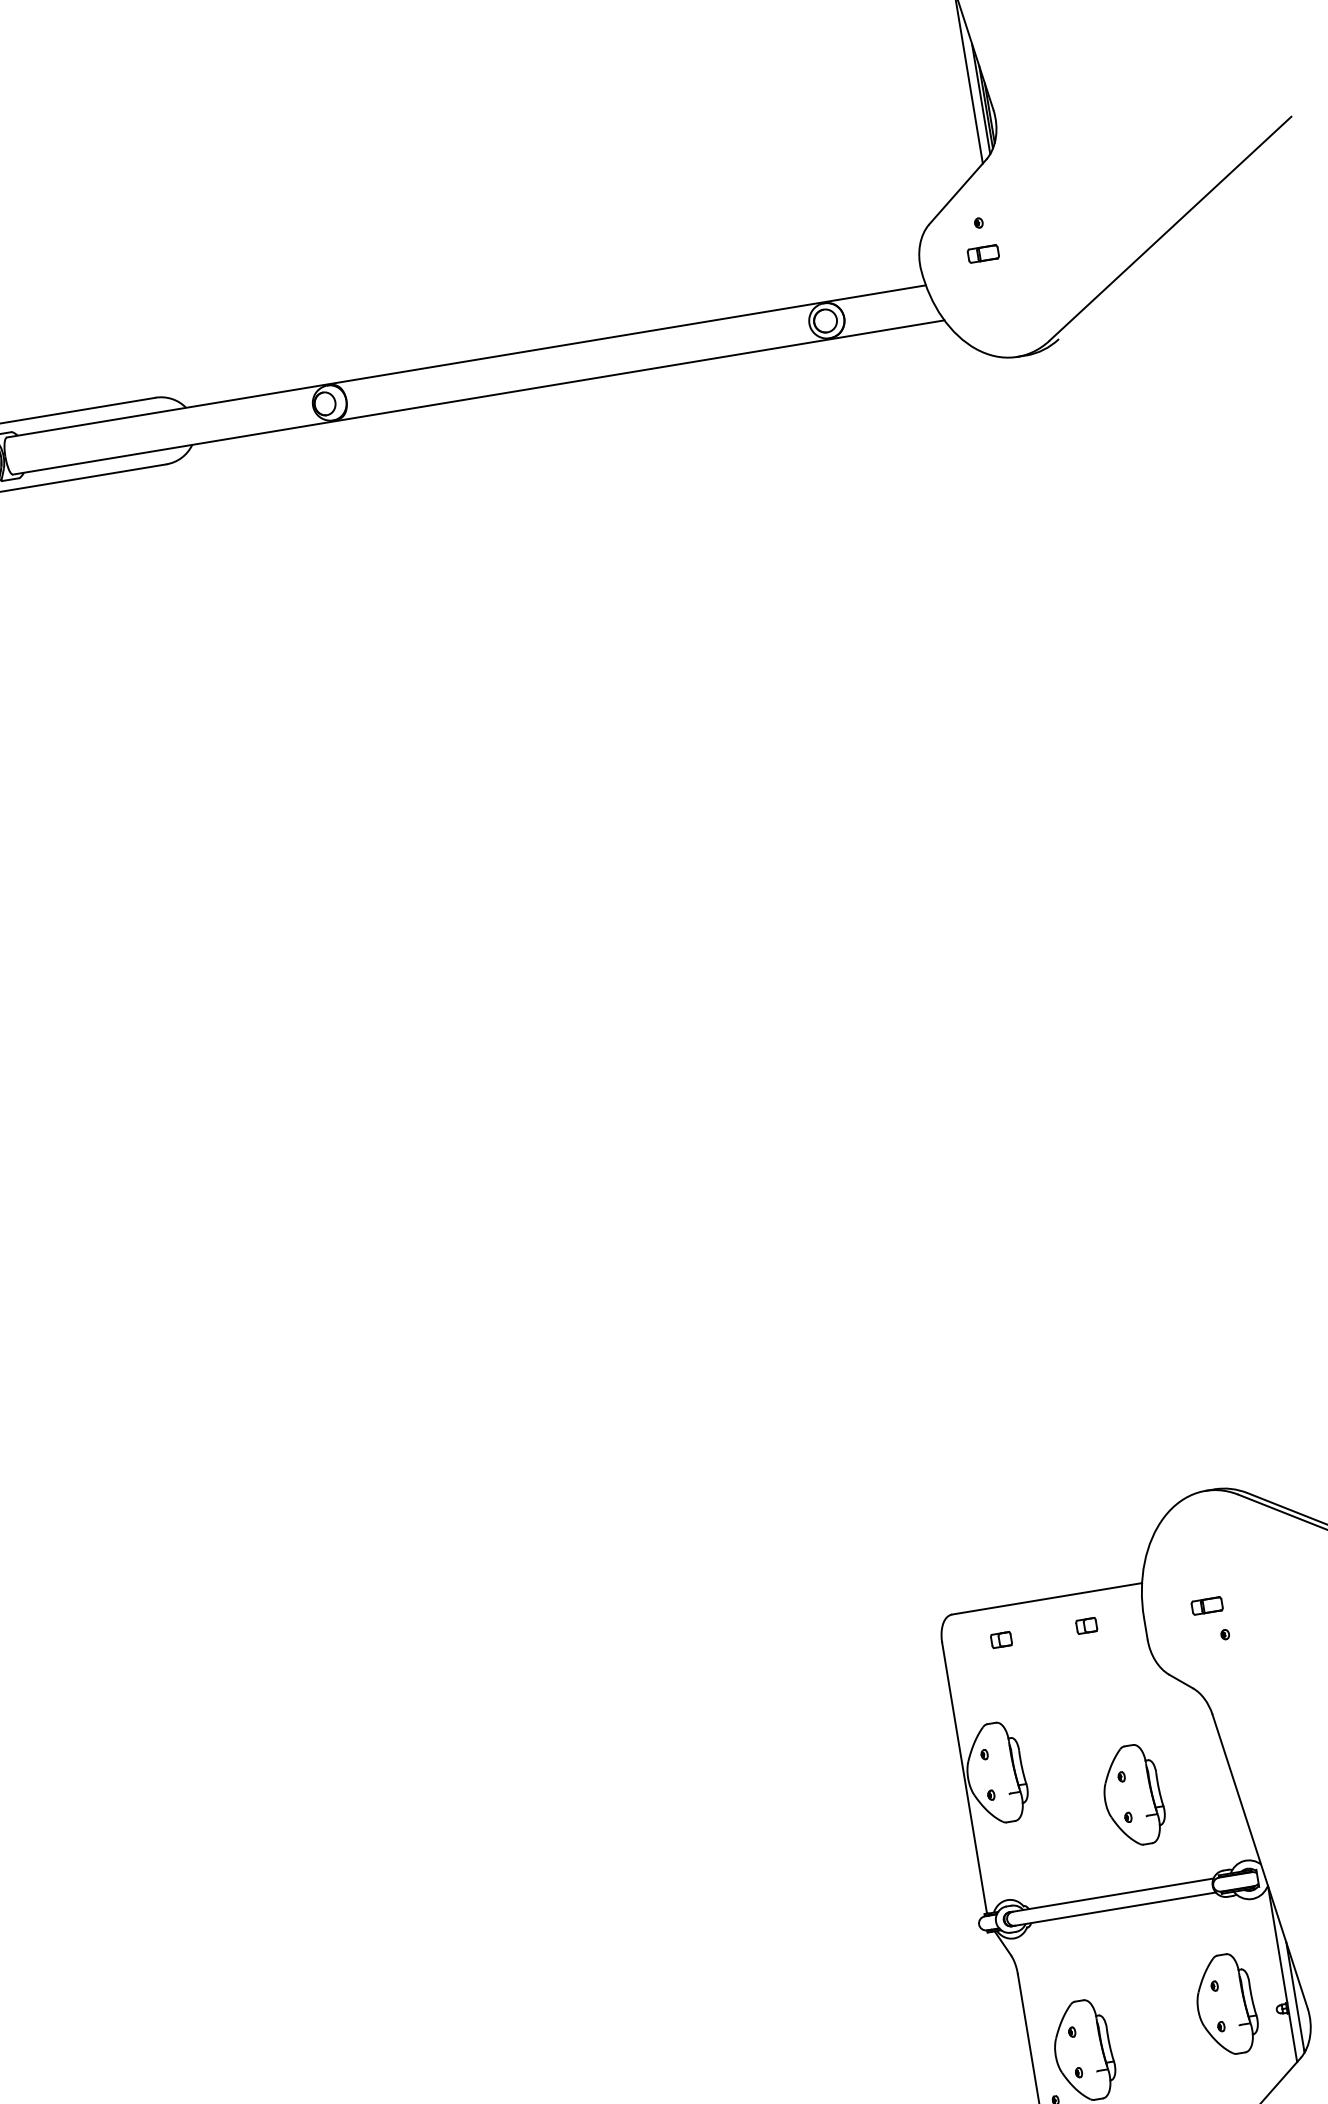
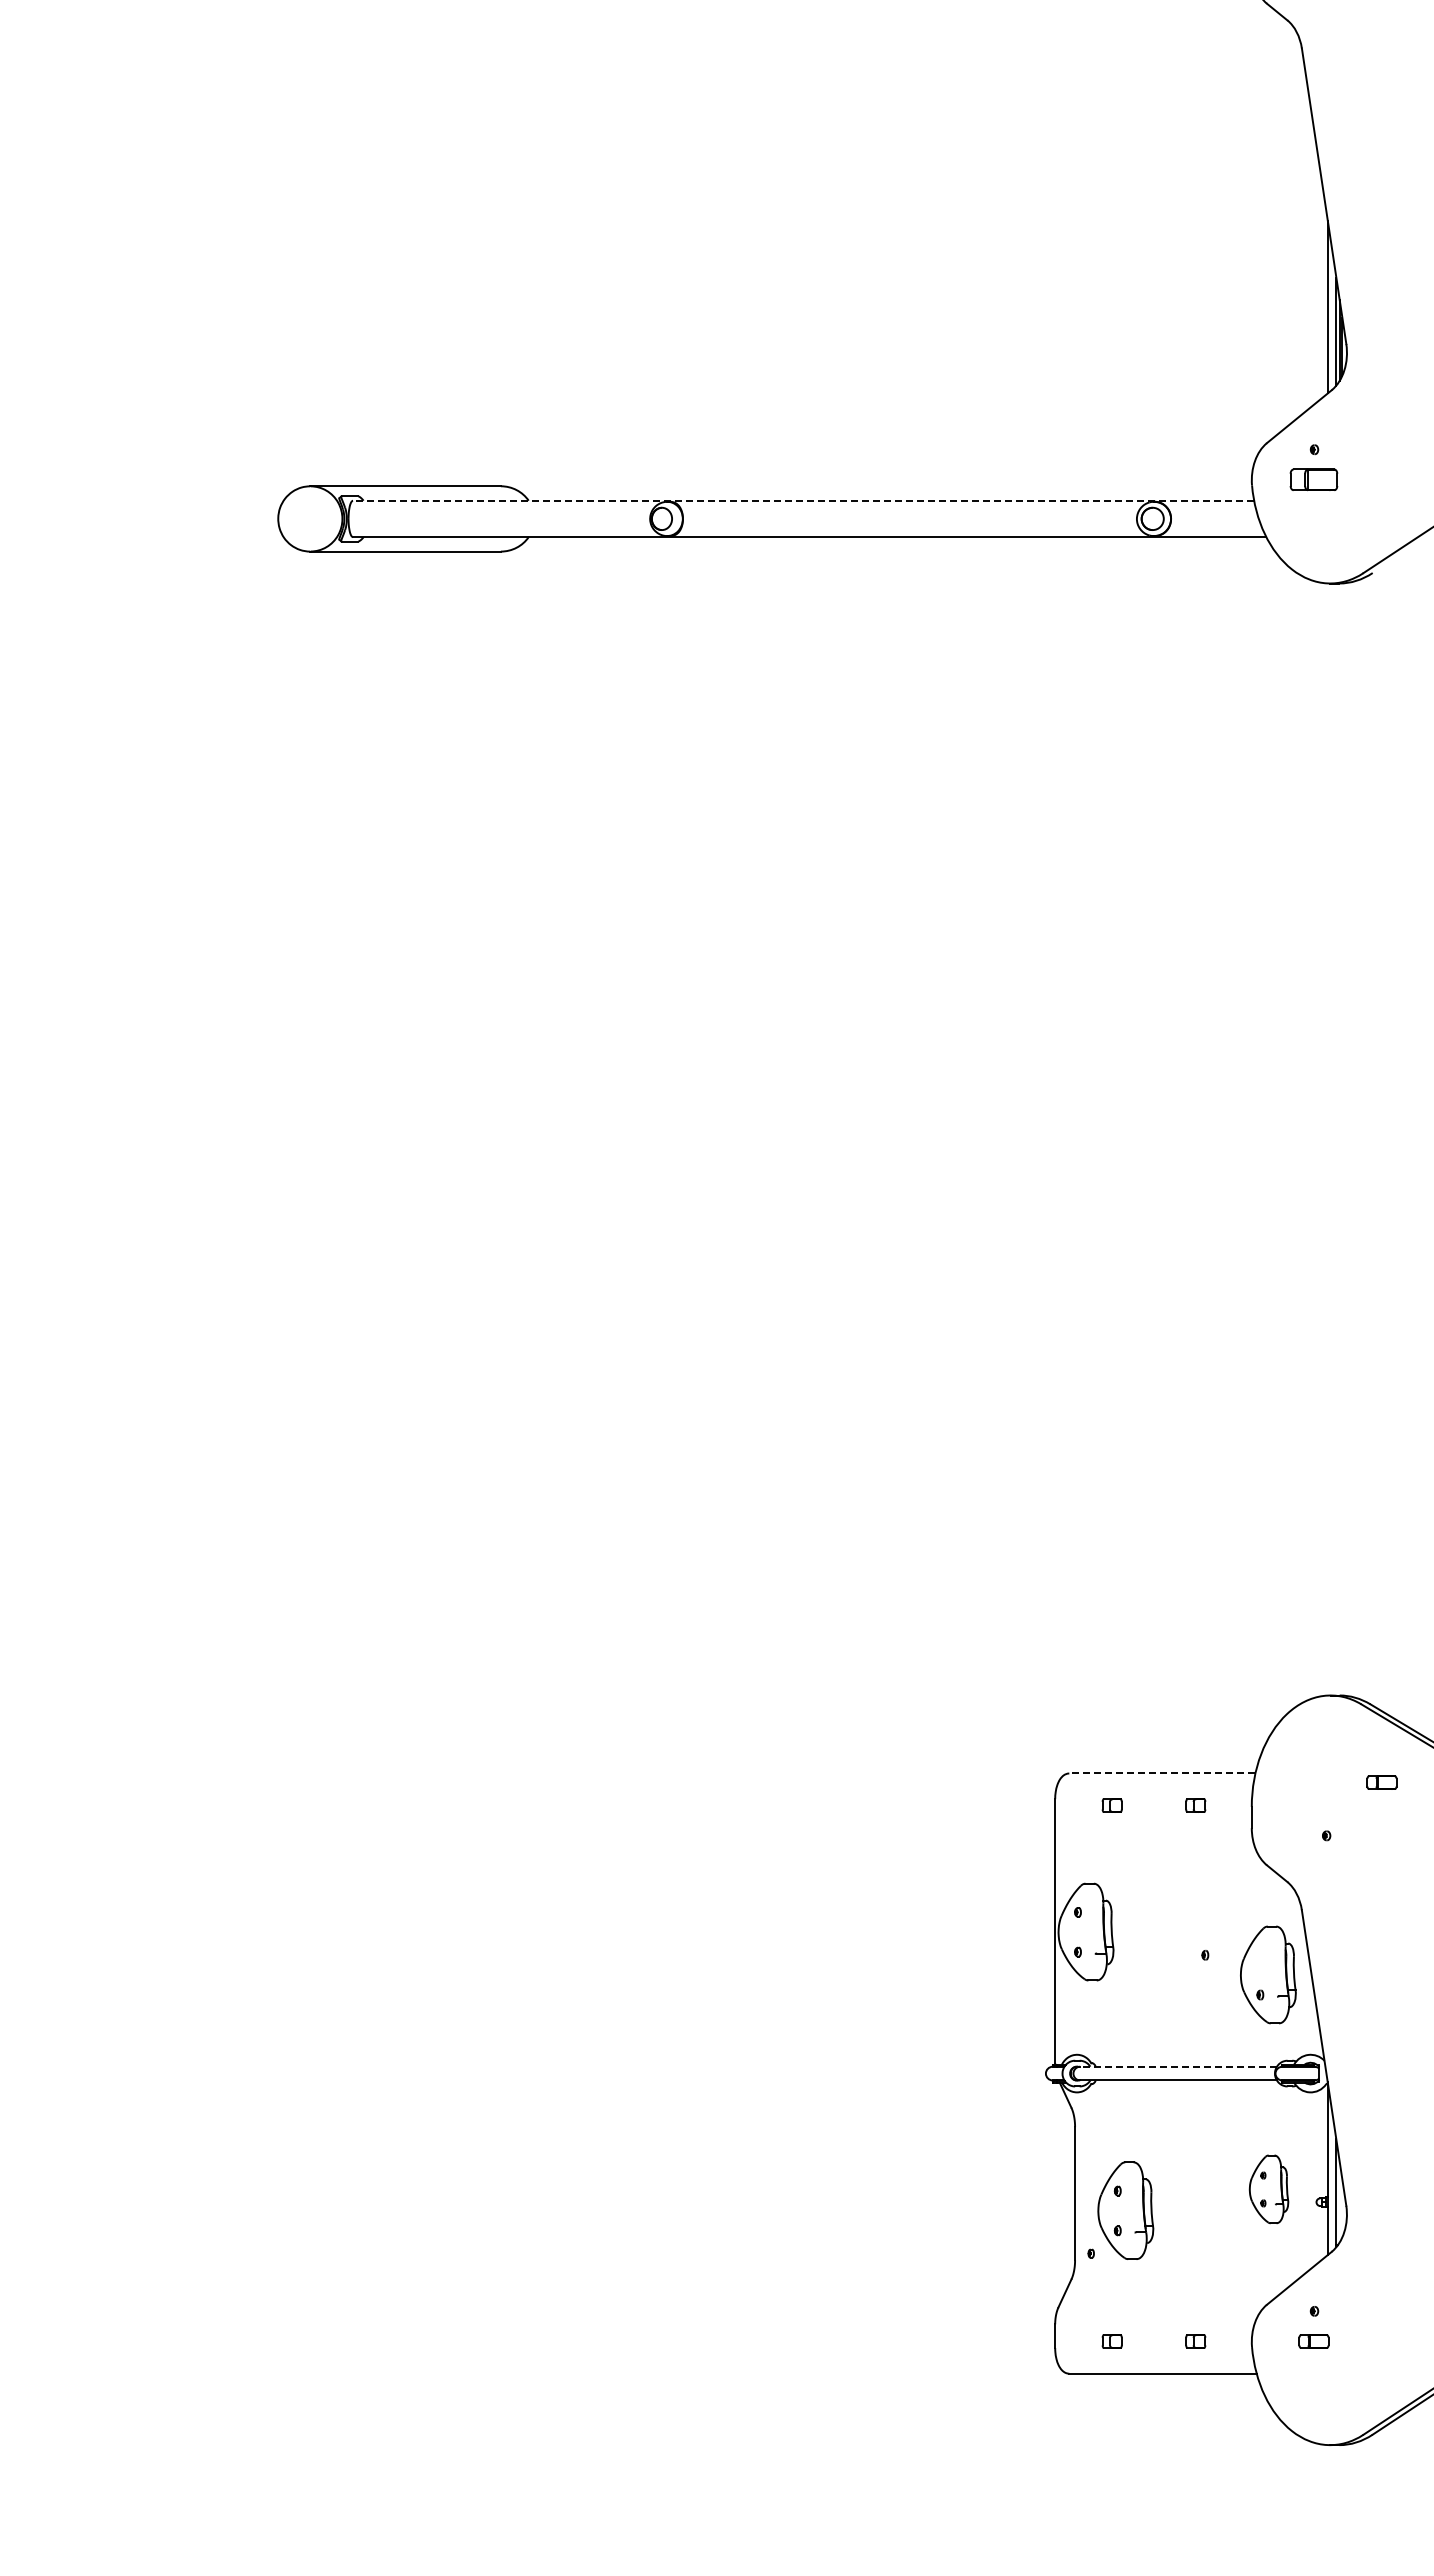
part: (982, 253) -> (1313, 479), size x1.6
line: (466, 361) -> (803, 500), solid -> dashed
line: (1046, 1598) -> (1161, 1773), solid -> dashed
part: (1206, 1605) -> (1381, 1782), moved
part: (1133, 1795) -> (1268, 1974), moved
line: (1113, 1894) -> (1178, 2066), solid -> dashed
part: (1225, 2005) -> (1268, 2189), size x0.7

